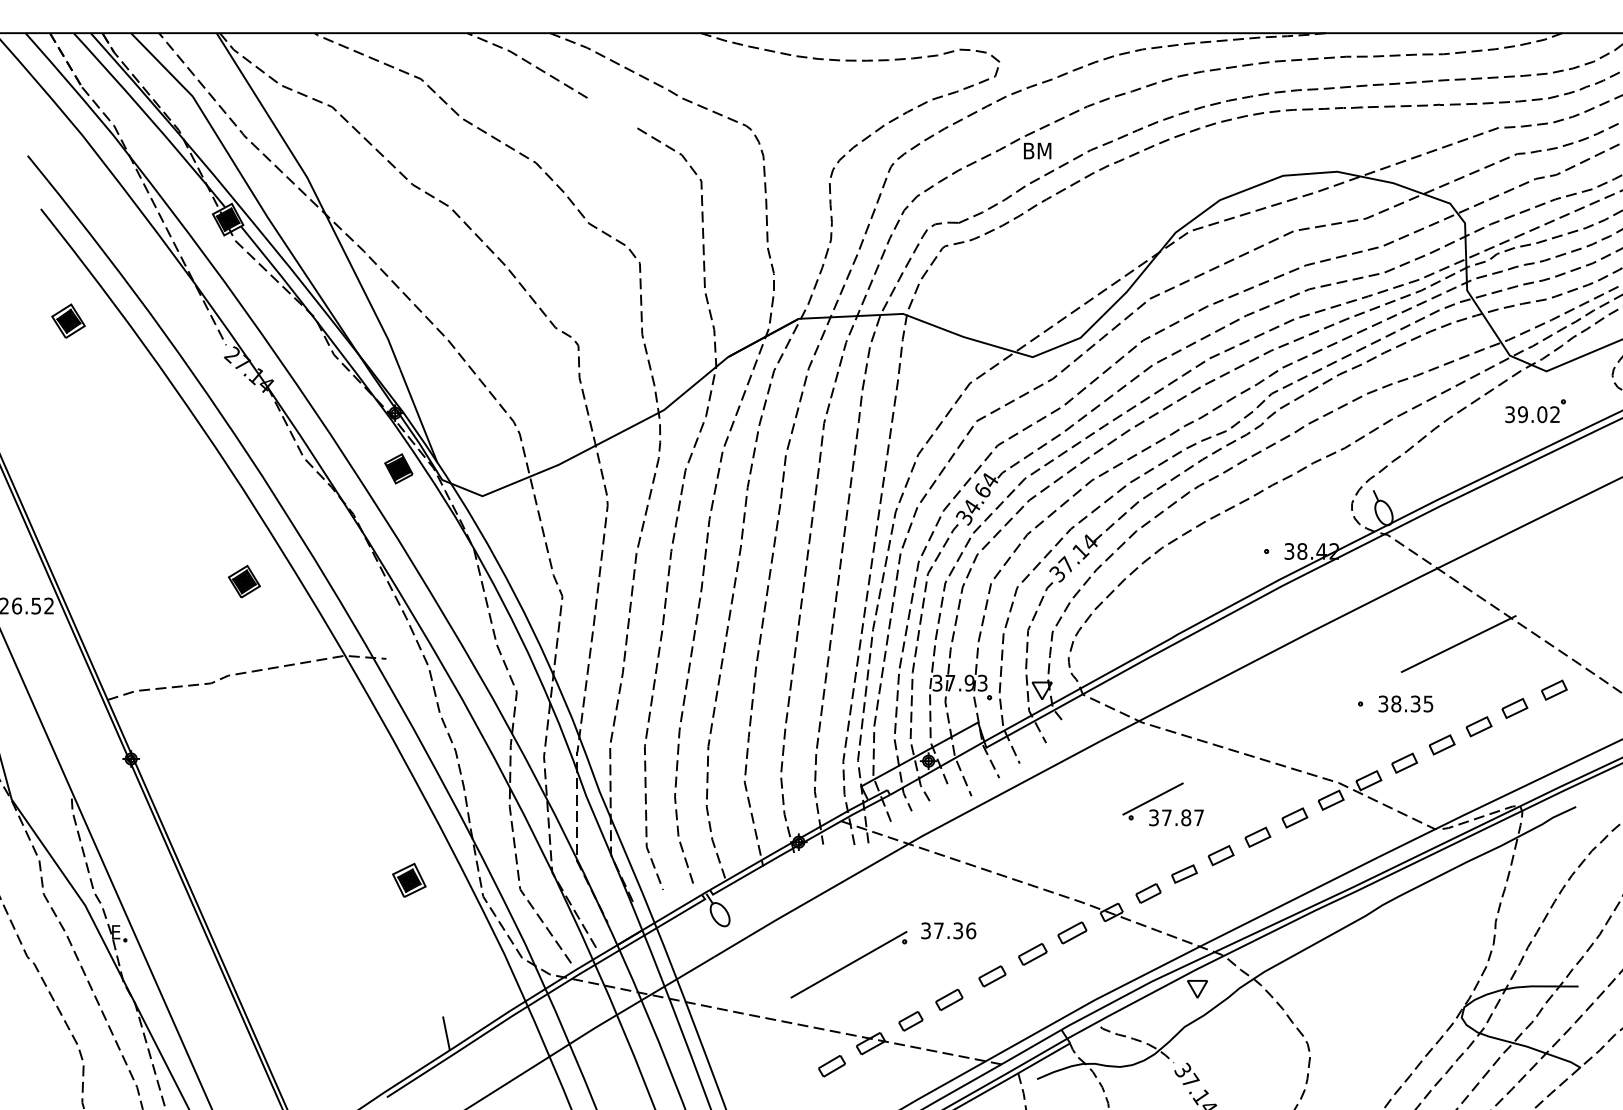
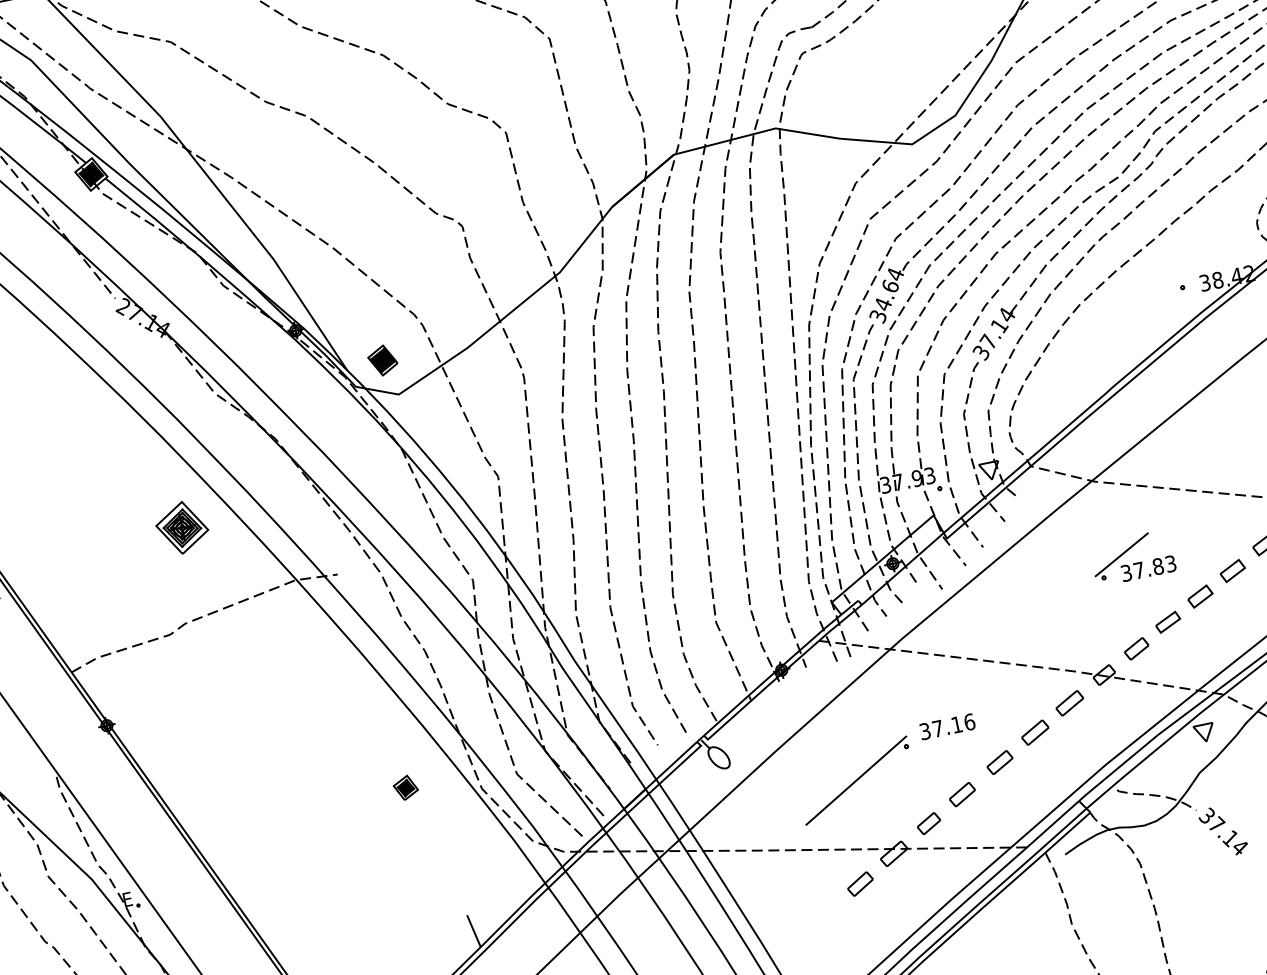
part: (398, 468) -> (382, 360), moved
part: (243, 581) -> (181, 527), size x1.6
text: (1198, 817) -> (1170, 563), 37.87 -> 37.83
part: (409, 879) -> (405, 787), size x0.7
text: (958, 930) -> (957, 724), 37.36 -> 37.16

